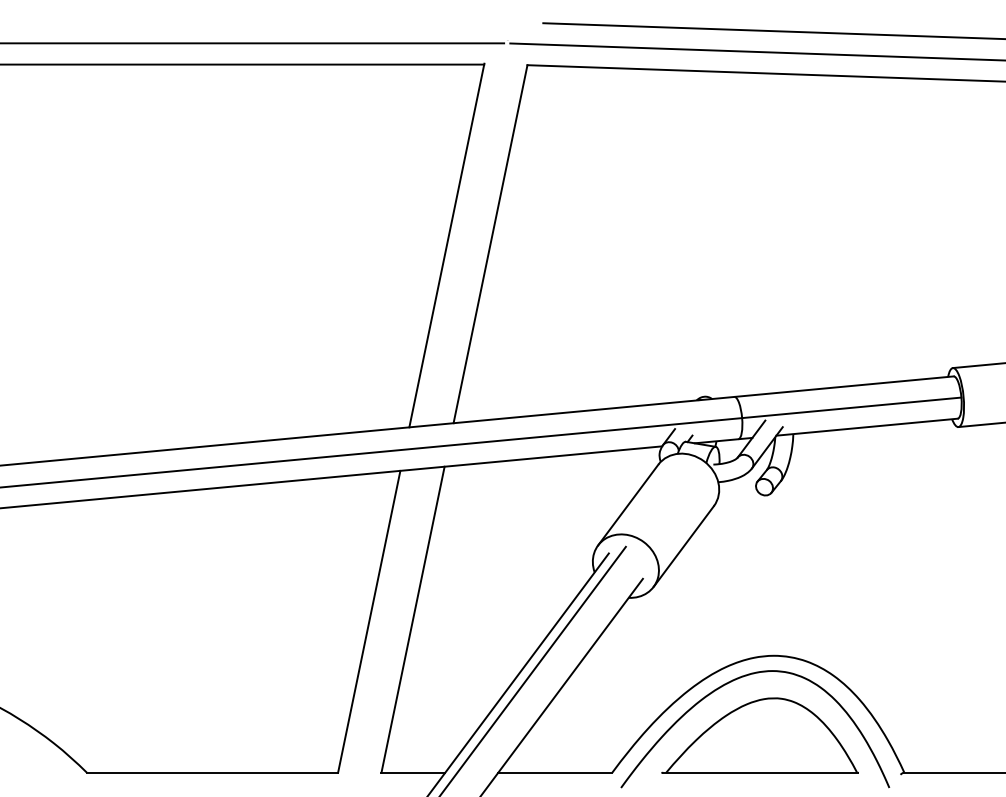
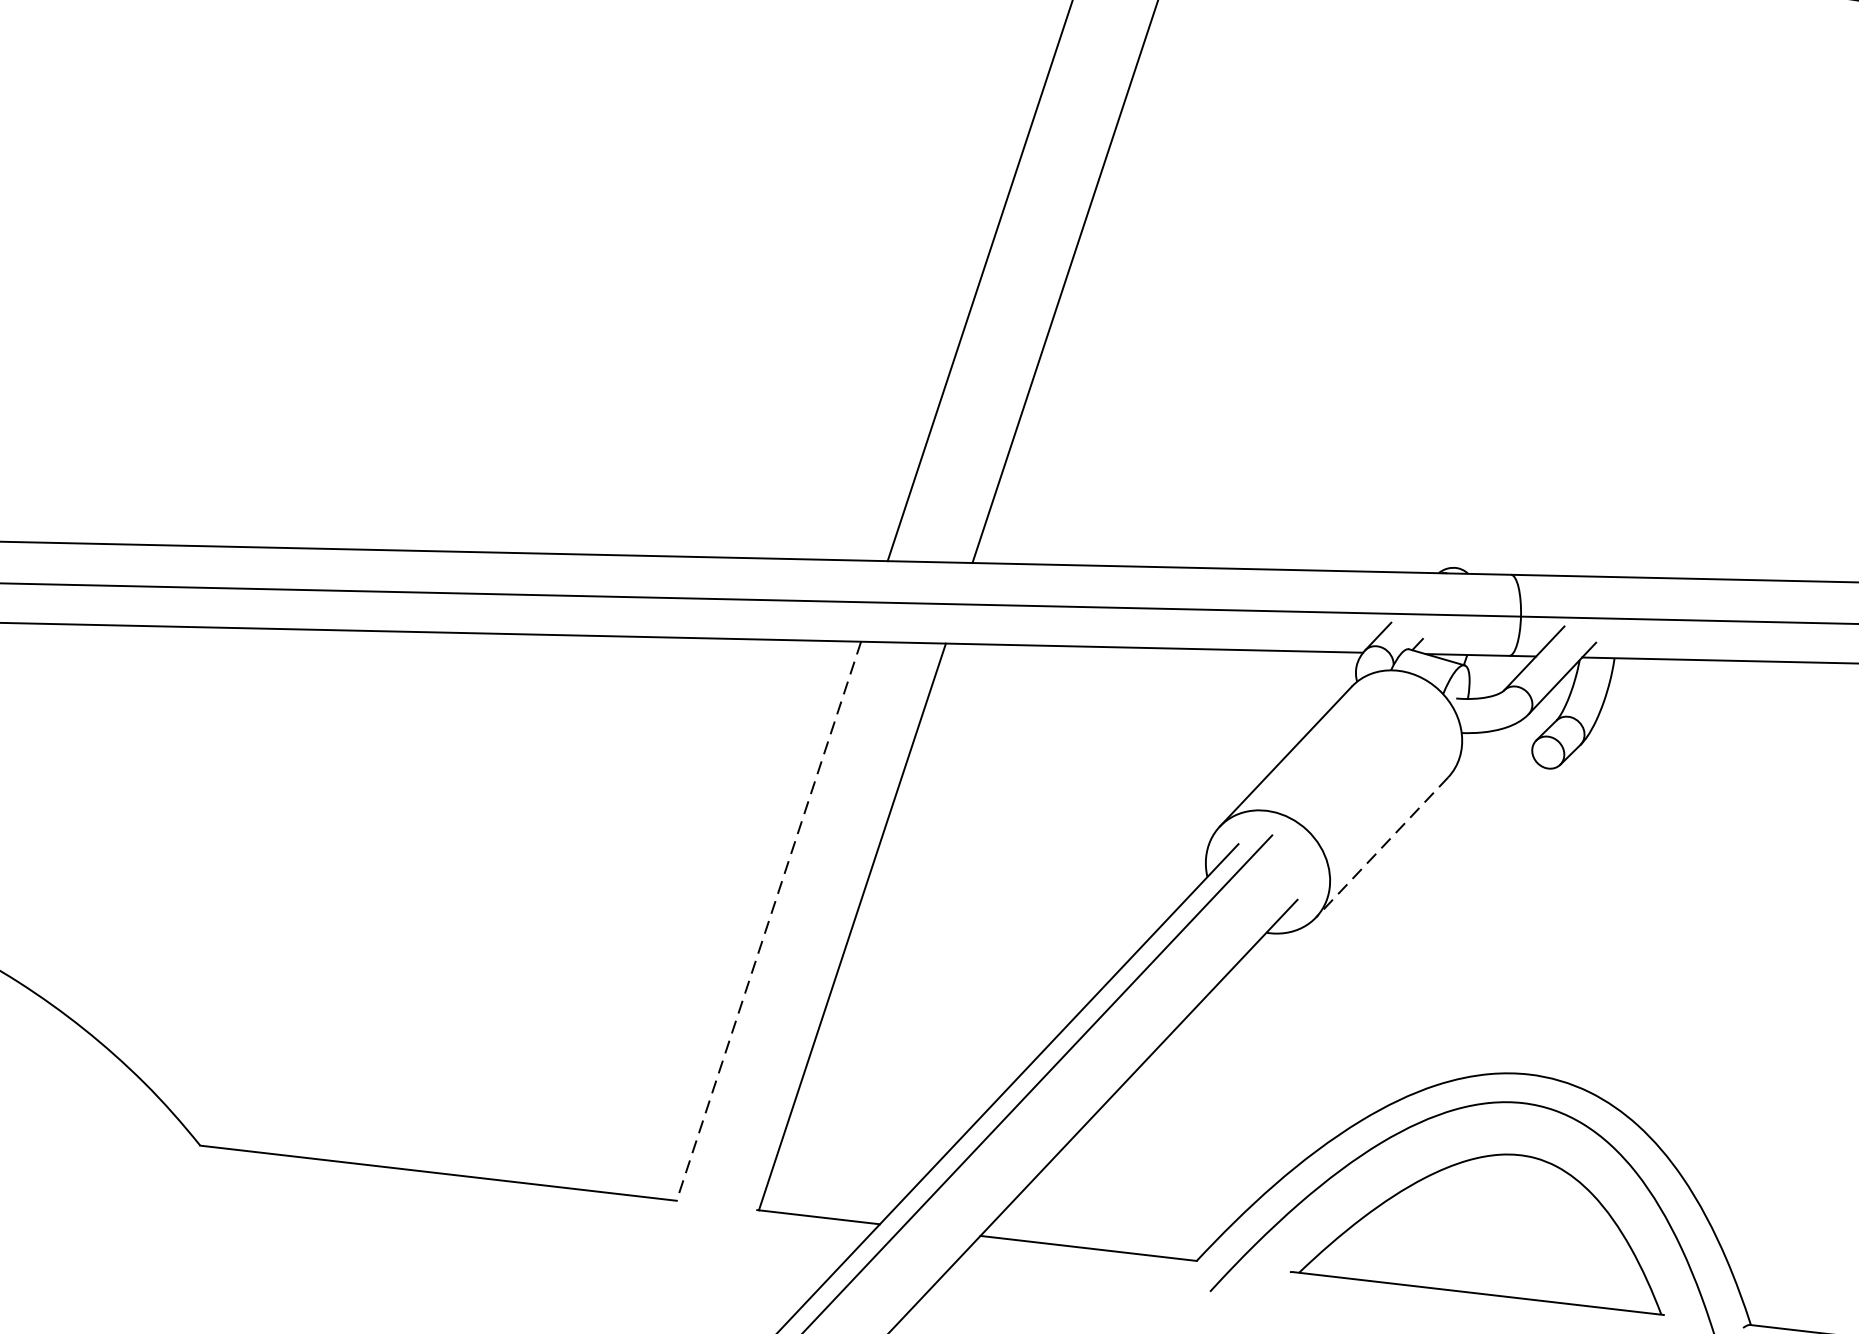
line: (683, 546) -> (1381, 847), solid -> dashed
line: (369, 622) -> (769, 922), solid -> dashed

